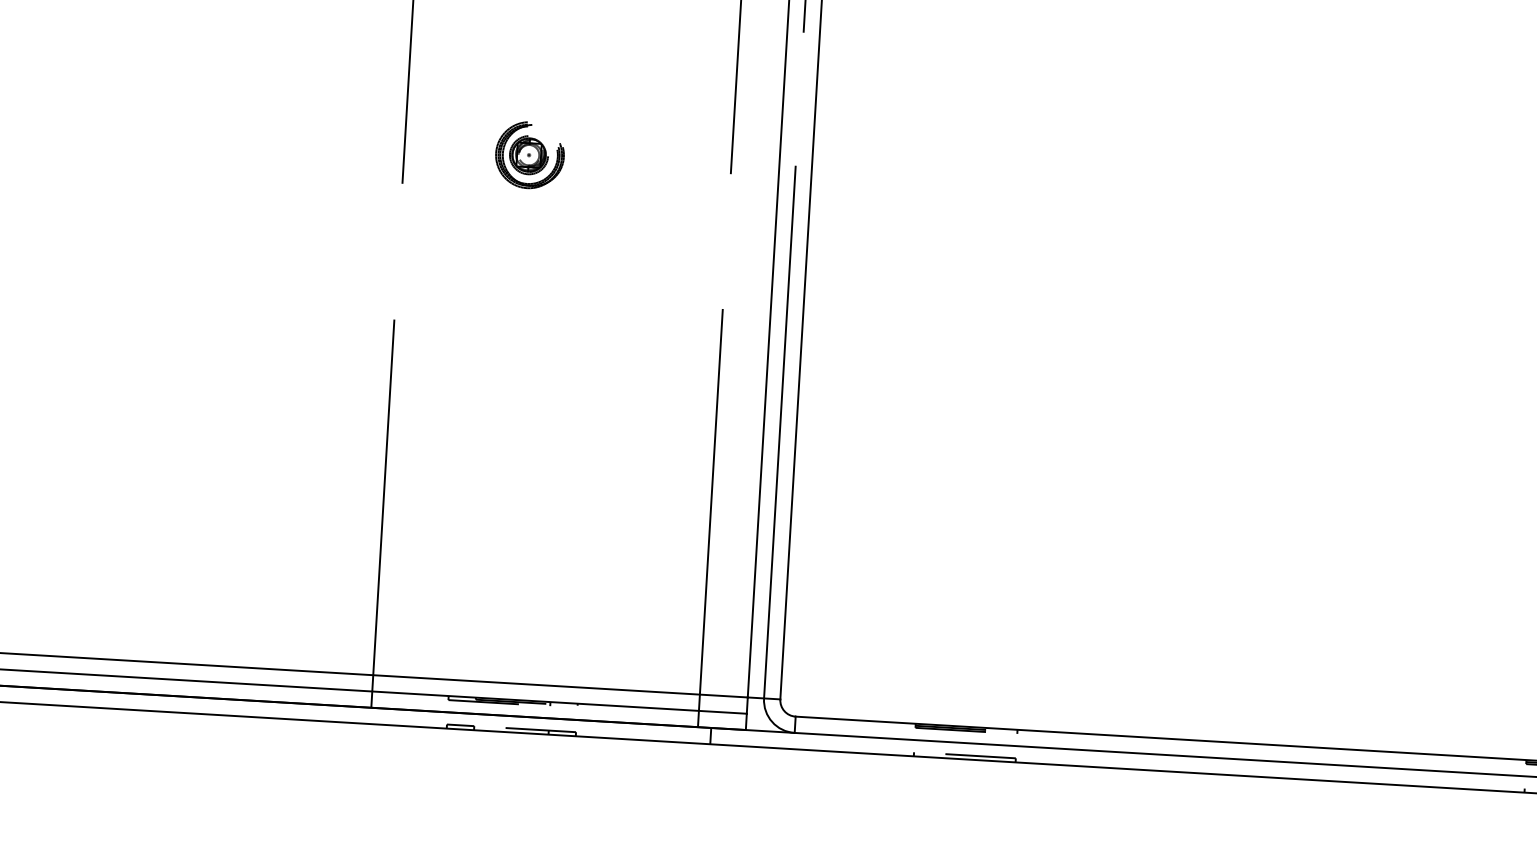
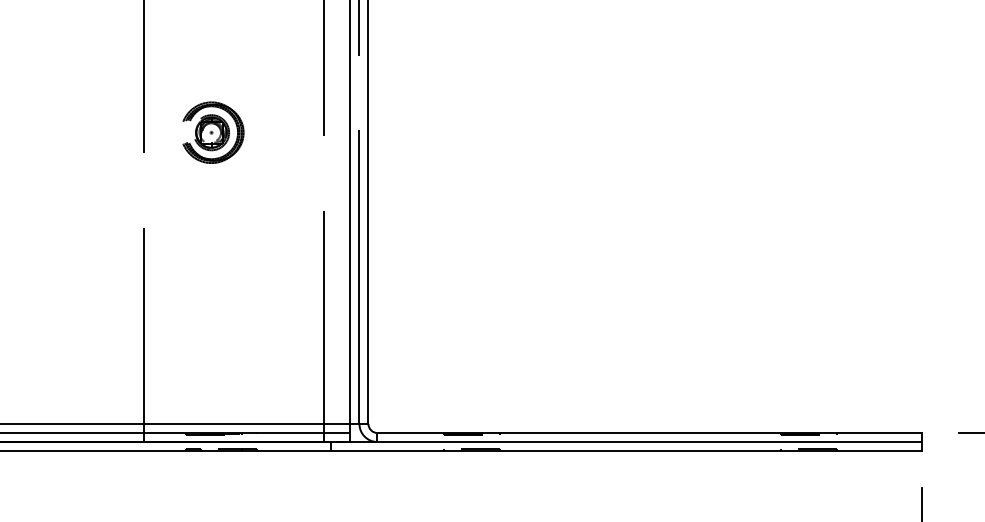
part: (531, 155) -> (213, 132), size x1.67

